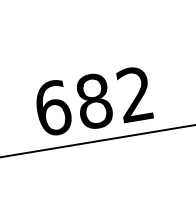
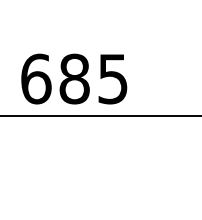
text: (134, 94) -> (112, 78), 682 -> 685

